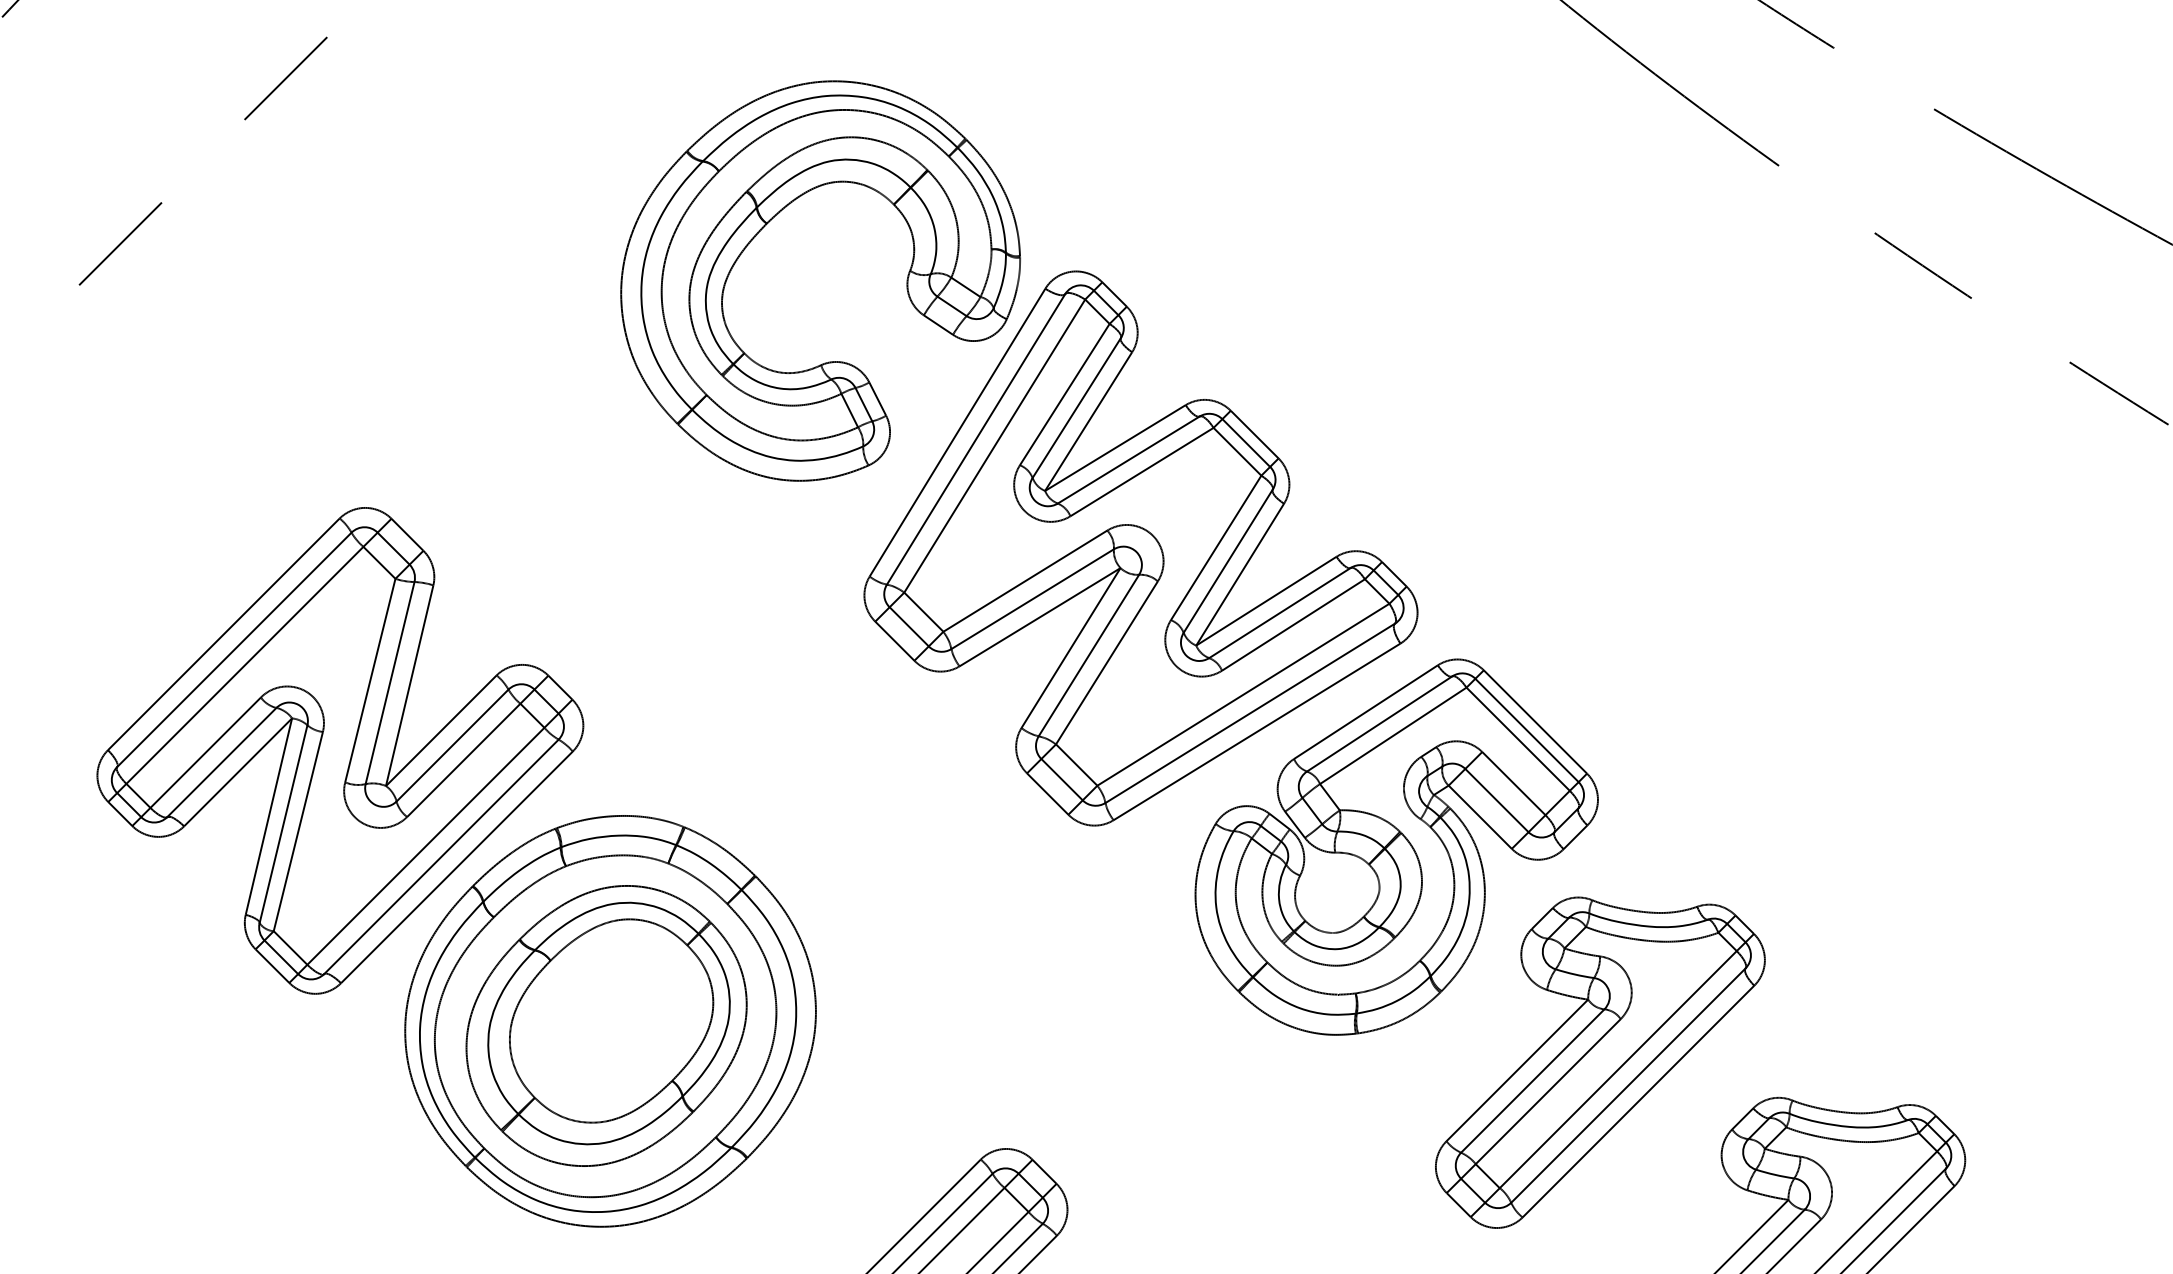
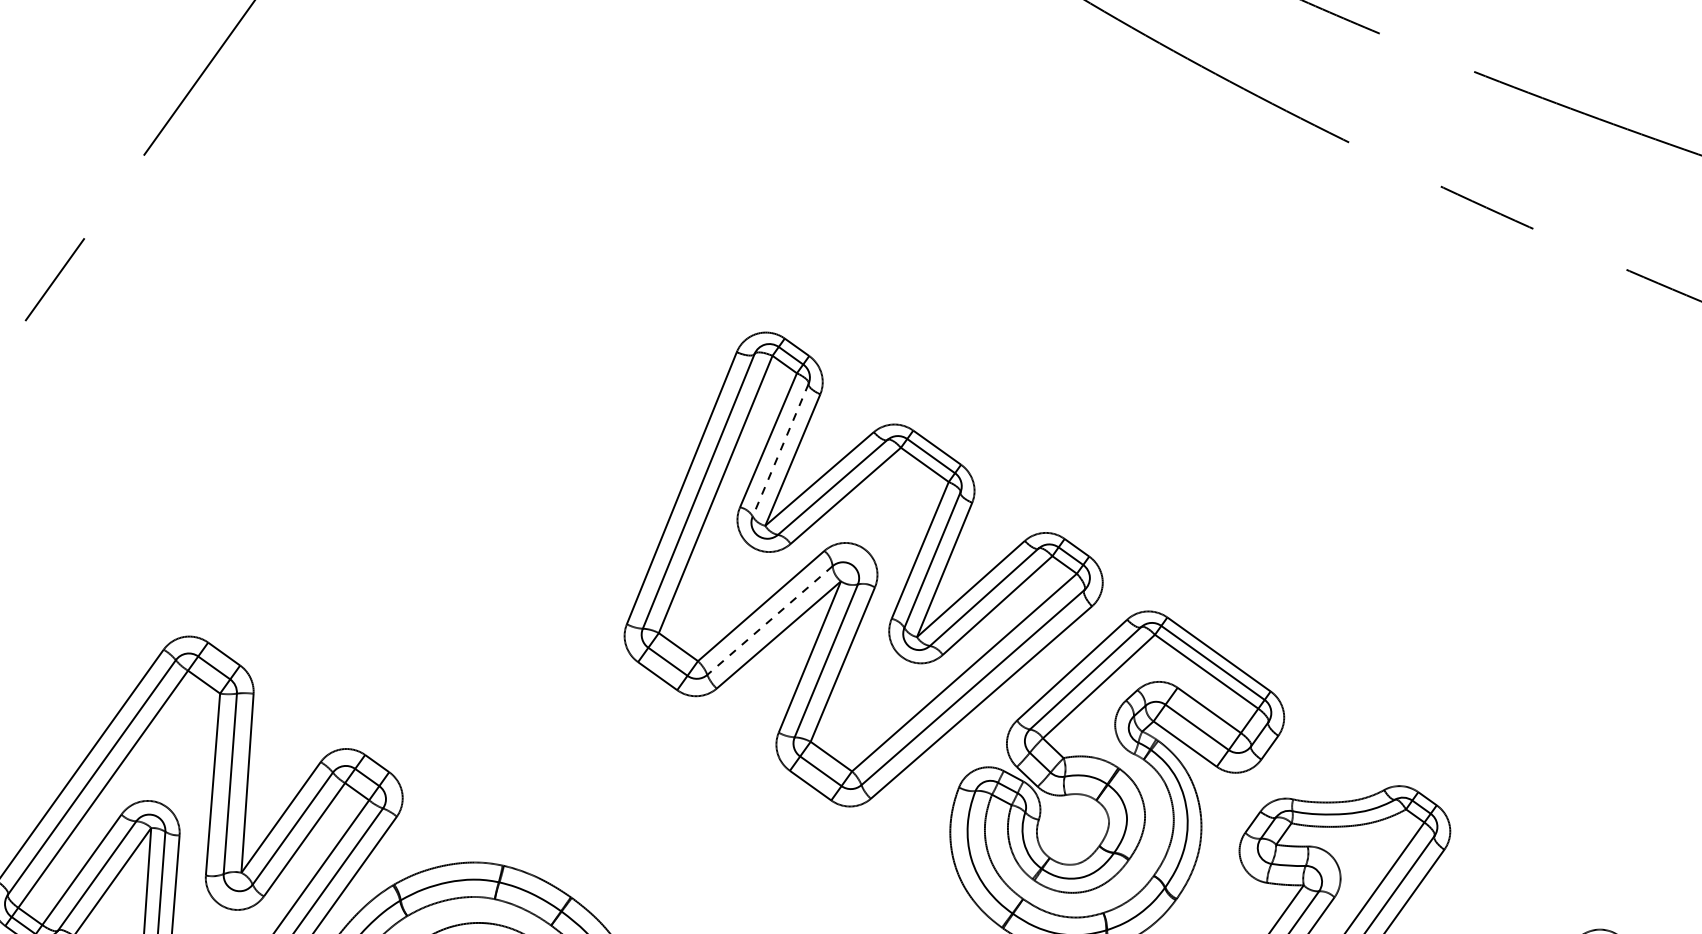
part: (766, 225) -> (488, 337), removed
line: (1076, 408) -> (780, 450), solid -> dashed
line: (1032, 599) -> (769, 620), solid -> dashed

